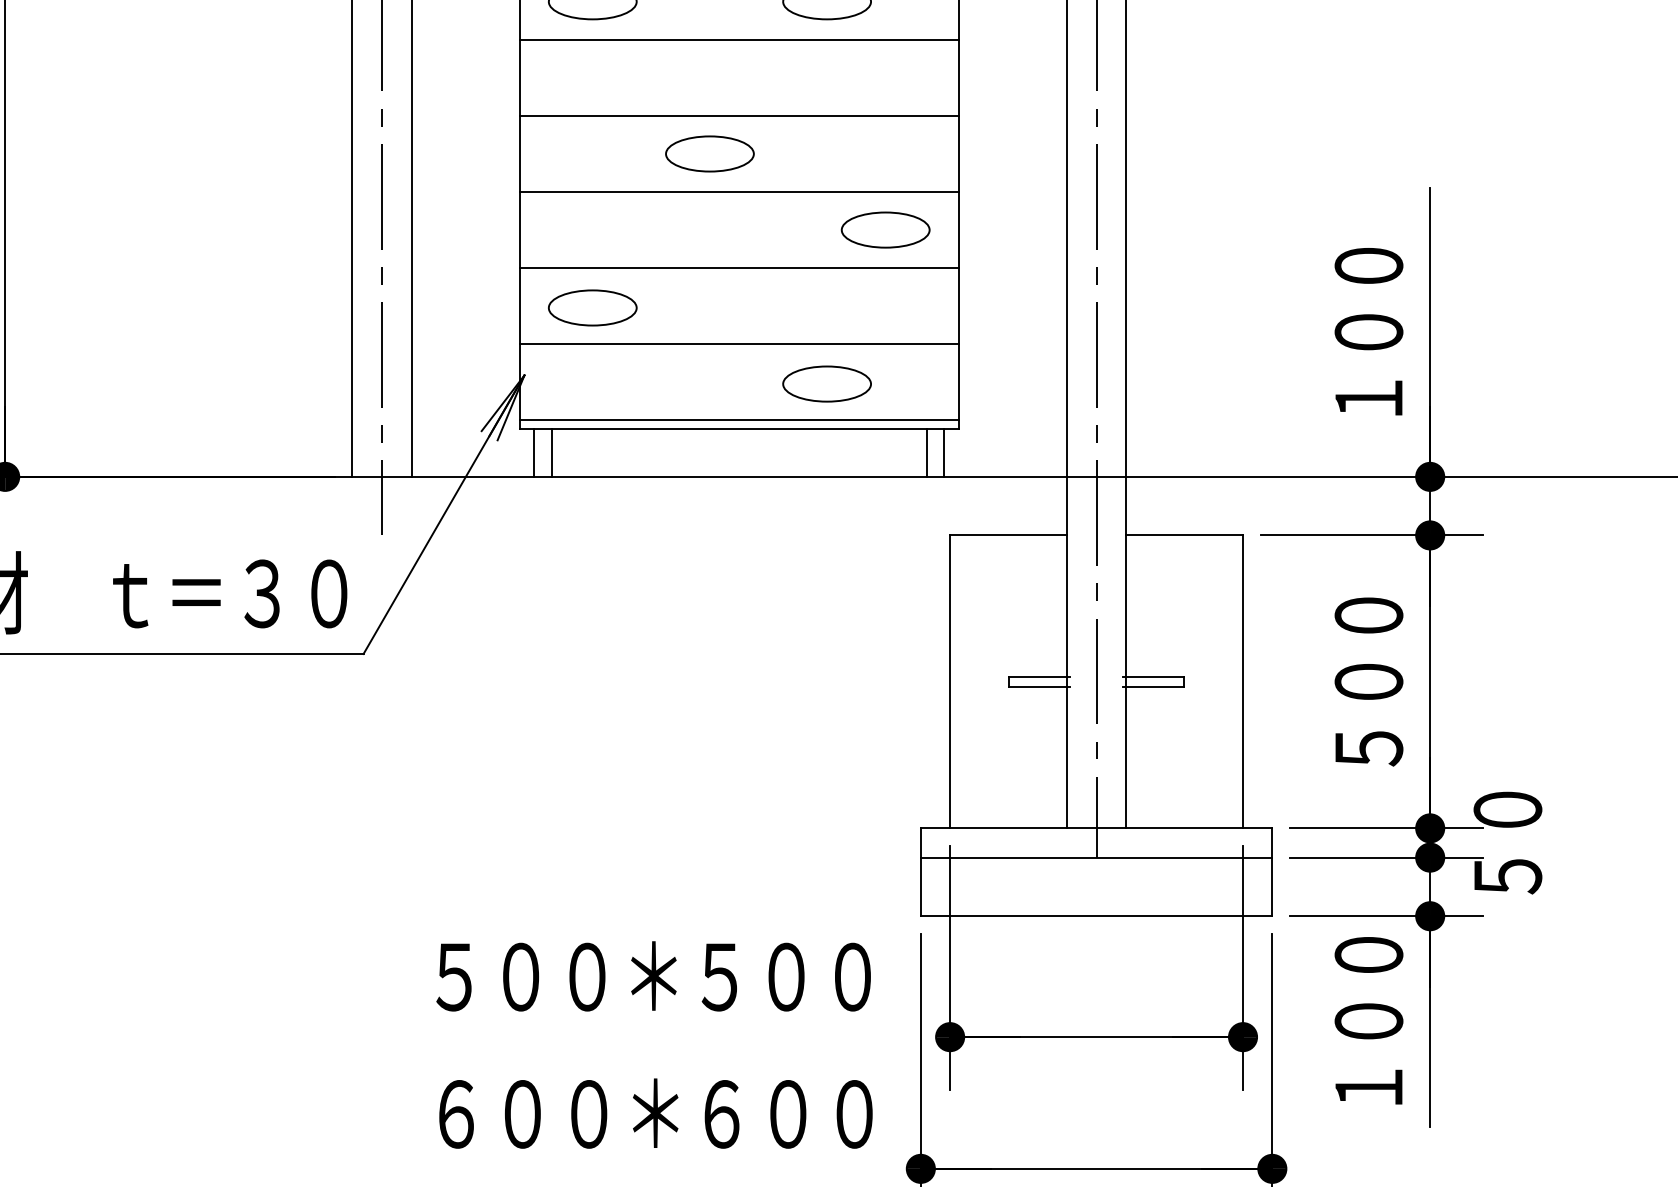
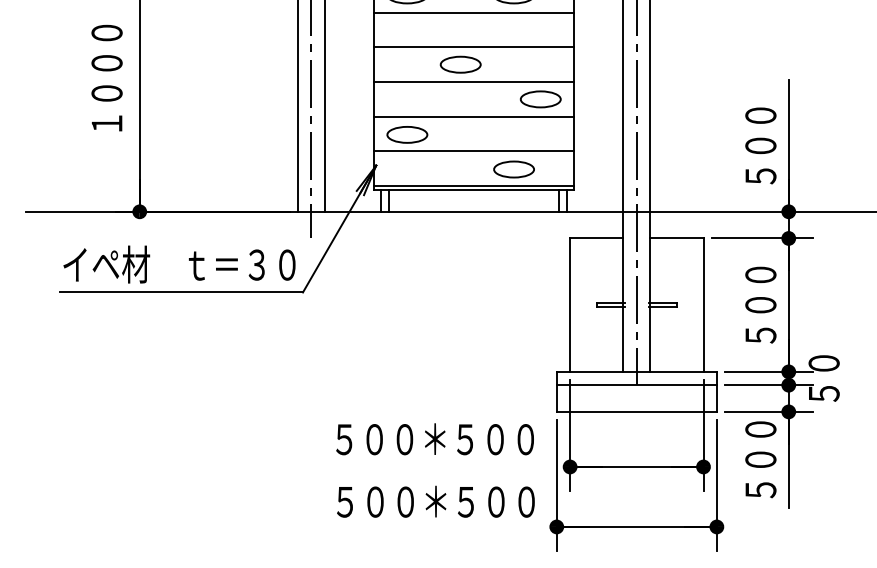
text: (1368, 399) -> (760, 176), １００ -> ５００
text: (1368, 1086) -> (760, 489), １００ -> ５００
text: (588, 1112) -> (405, 501), ６００＊６００ -> ５００＊５００

